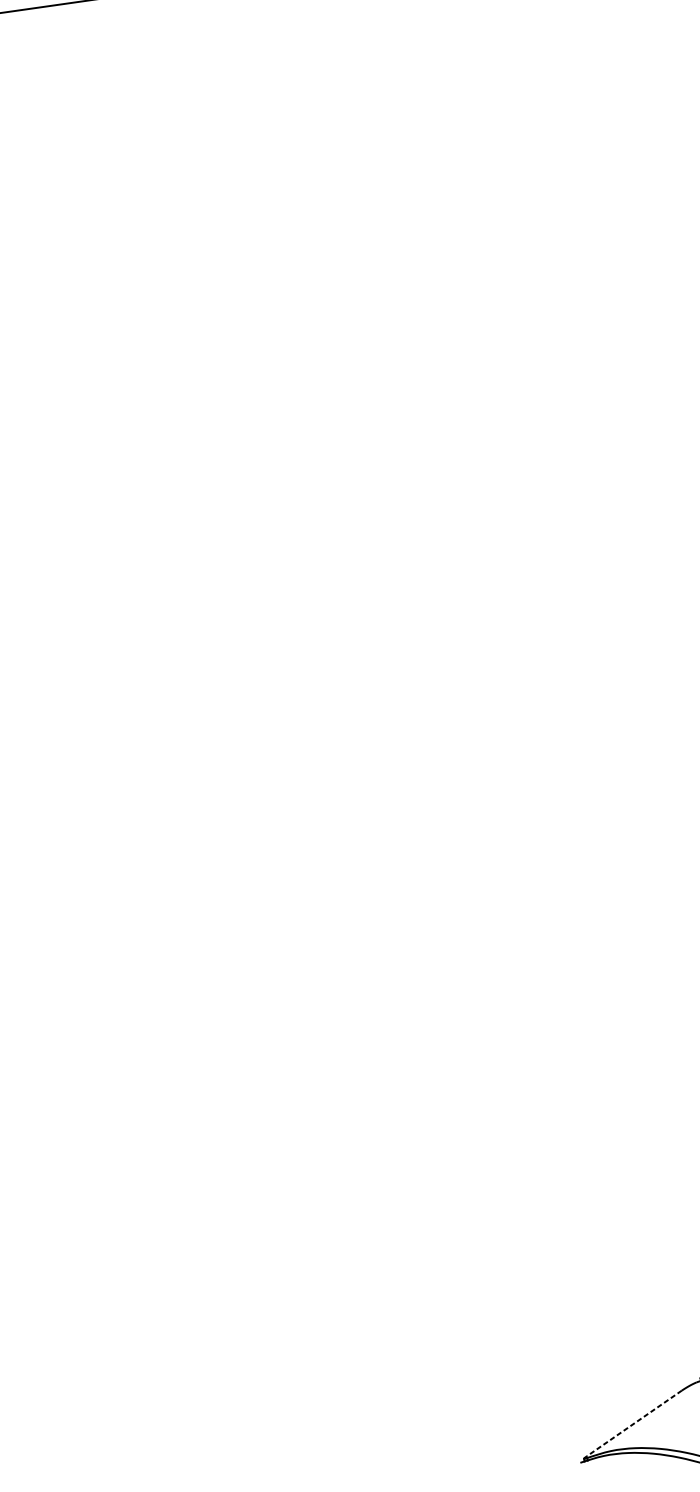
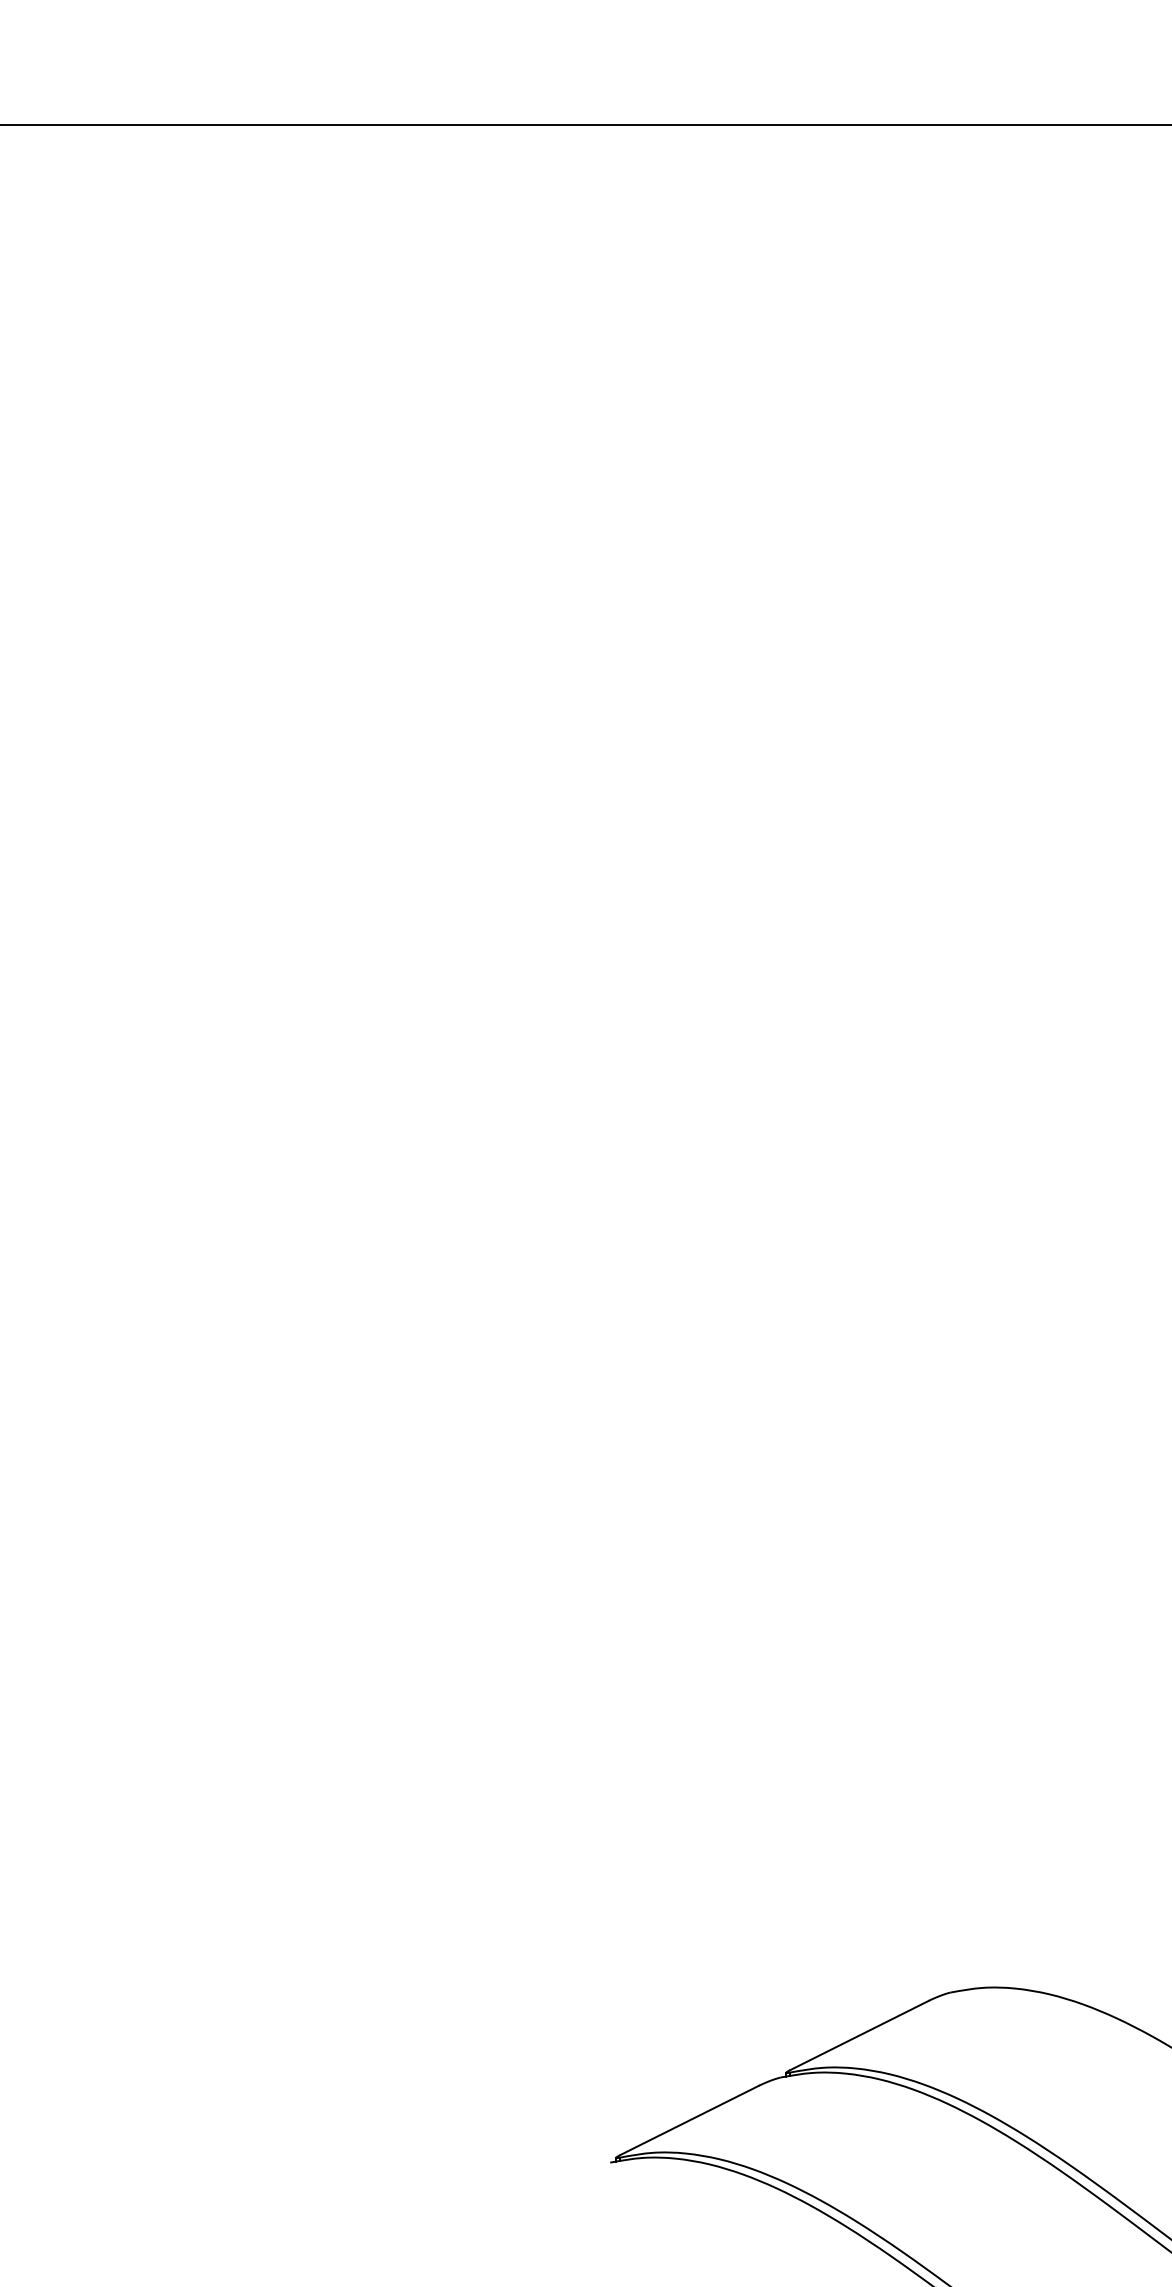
line: (634, 1423) -> (689, 2120), dashed -> solid

